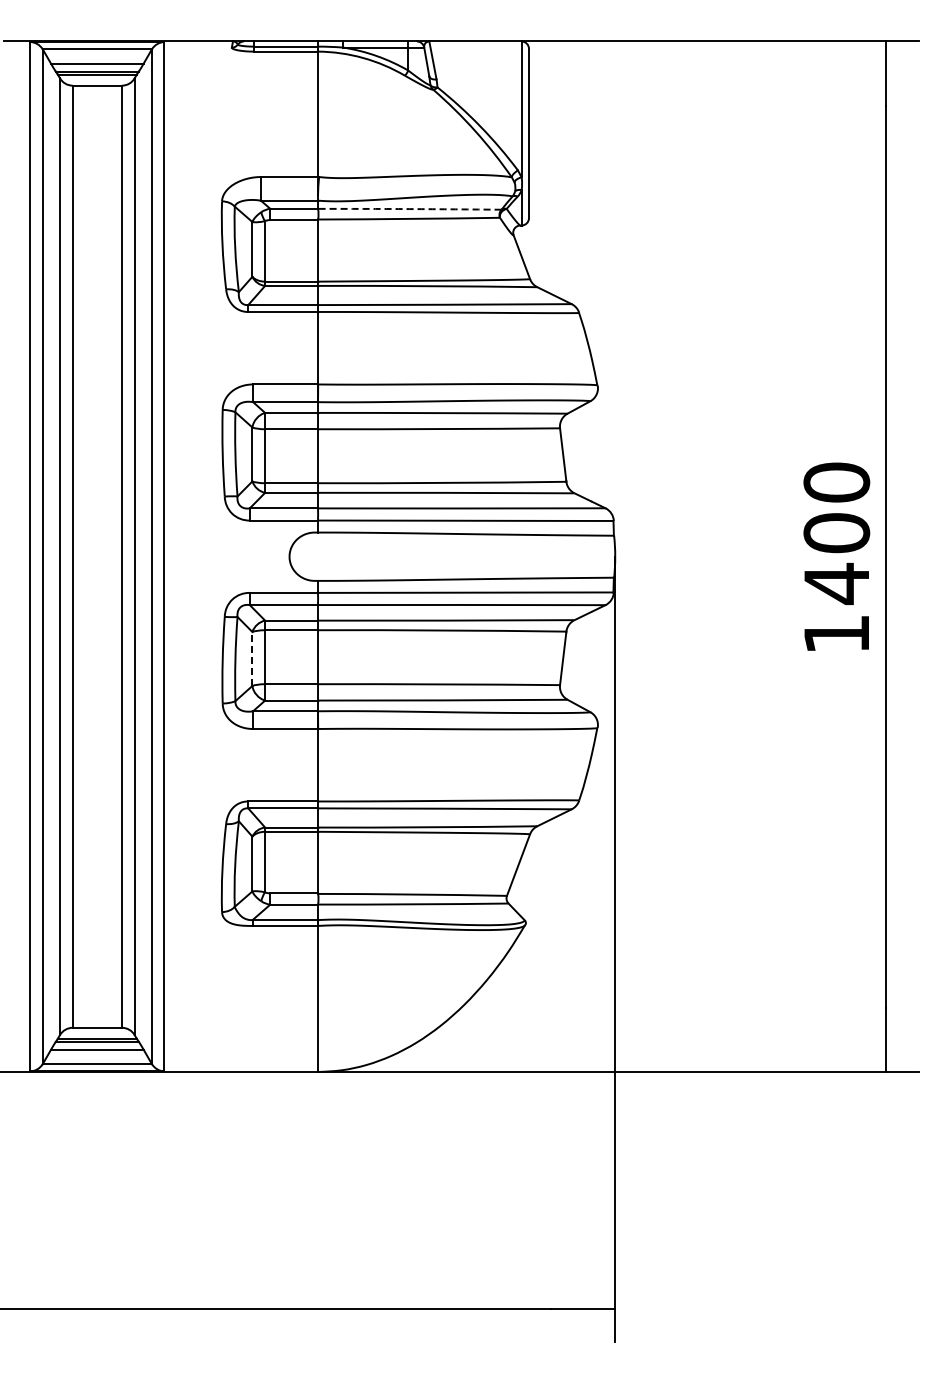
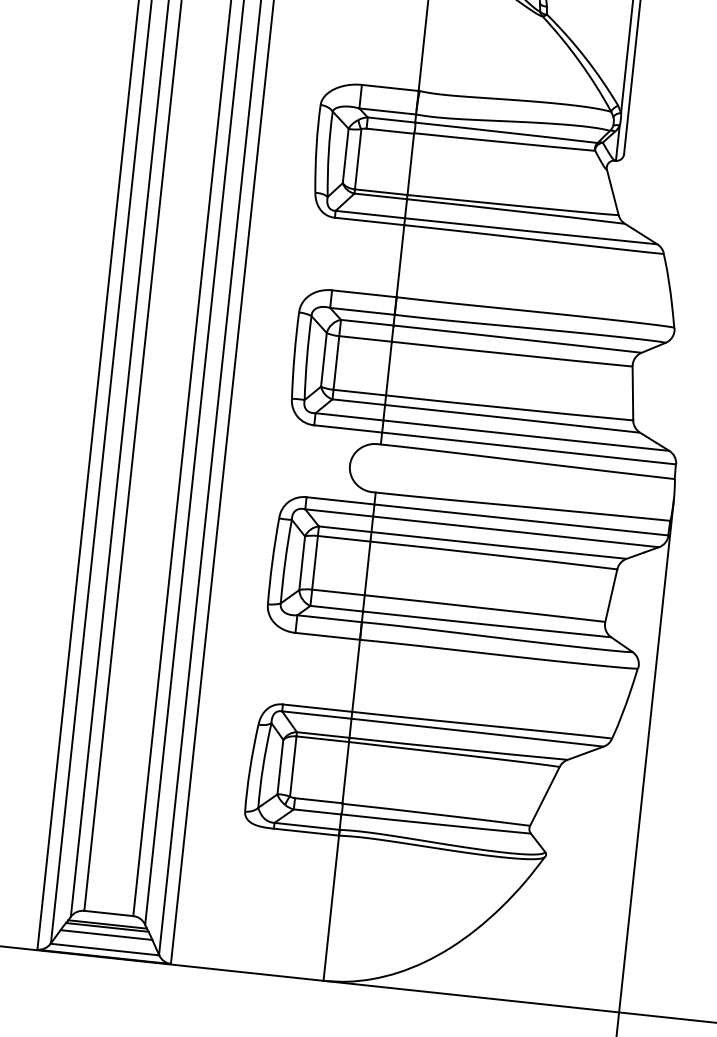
arc: (409, 209) -> (506, 132), dashed -> solid
line: (252, 659) -> (302, 563), dashed -> solid

